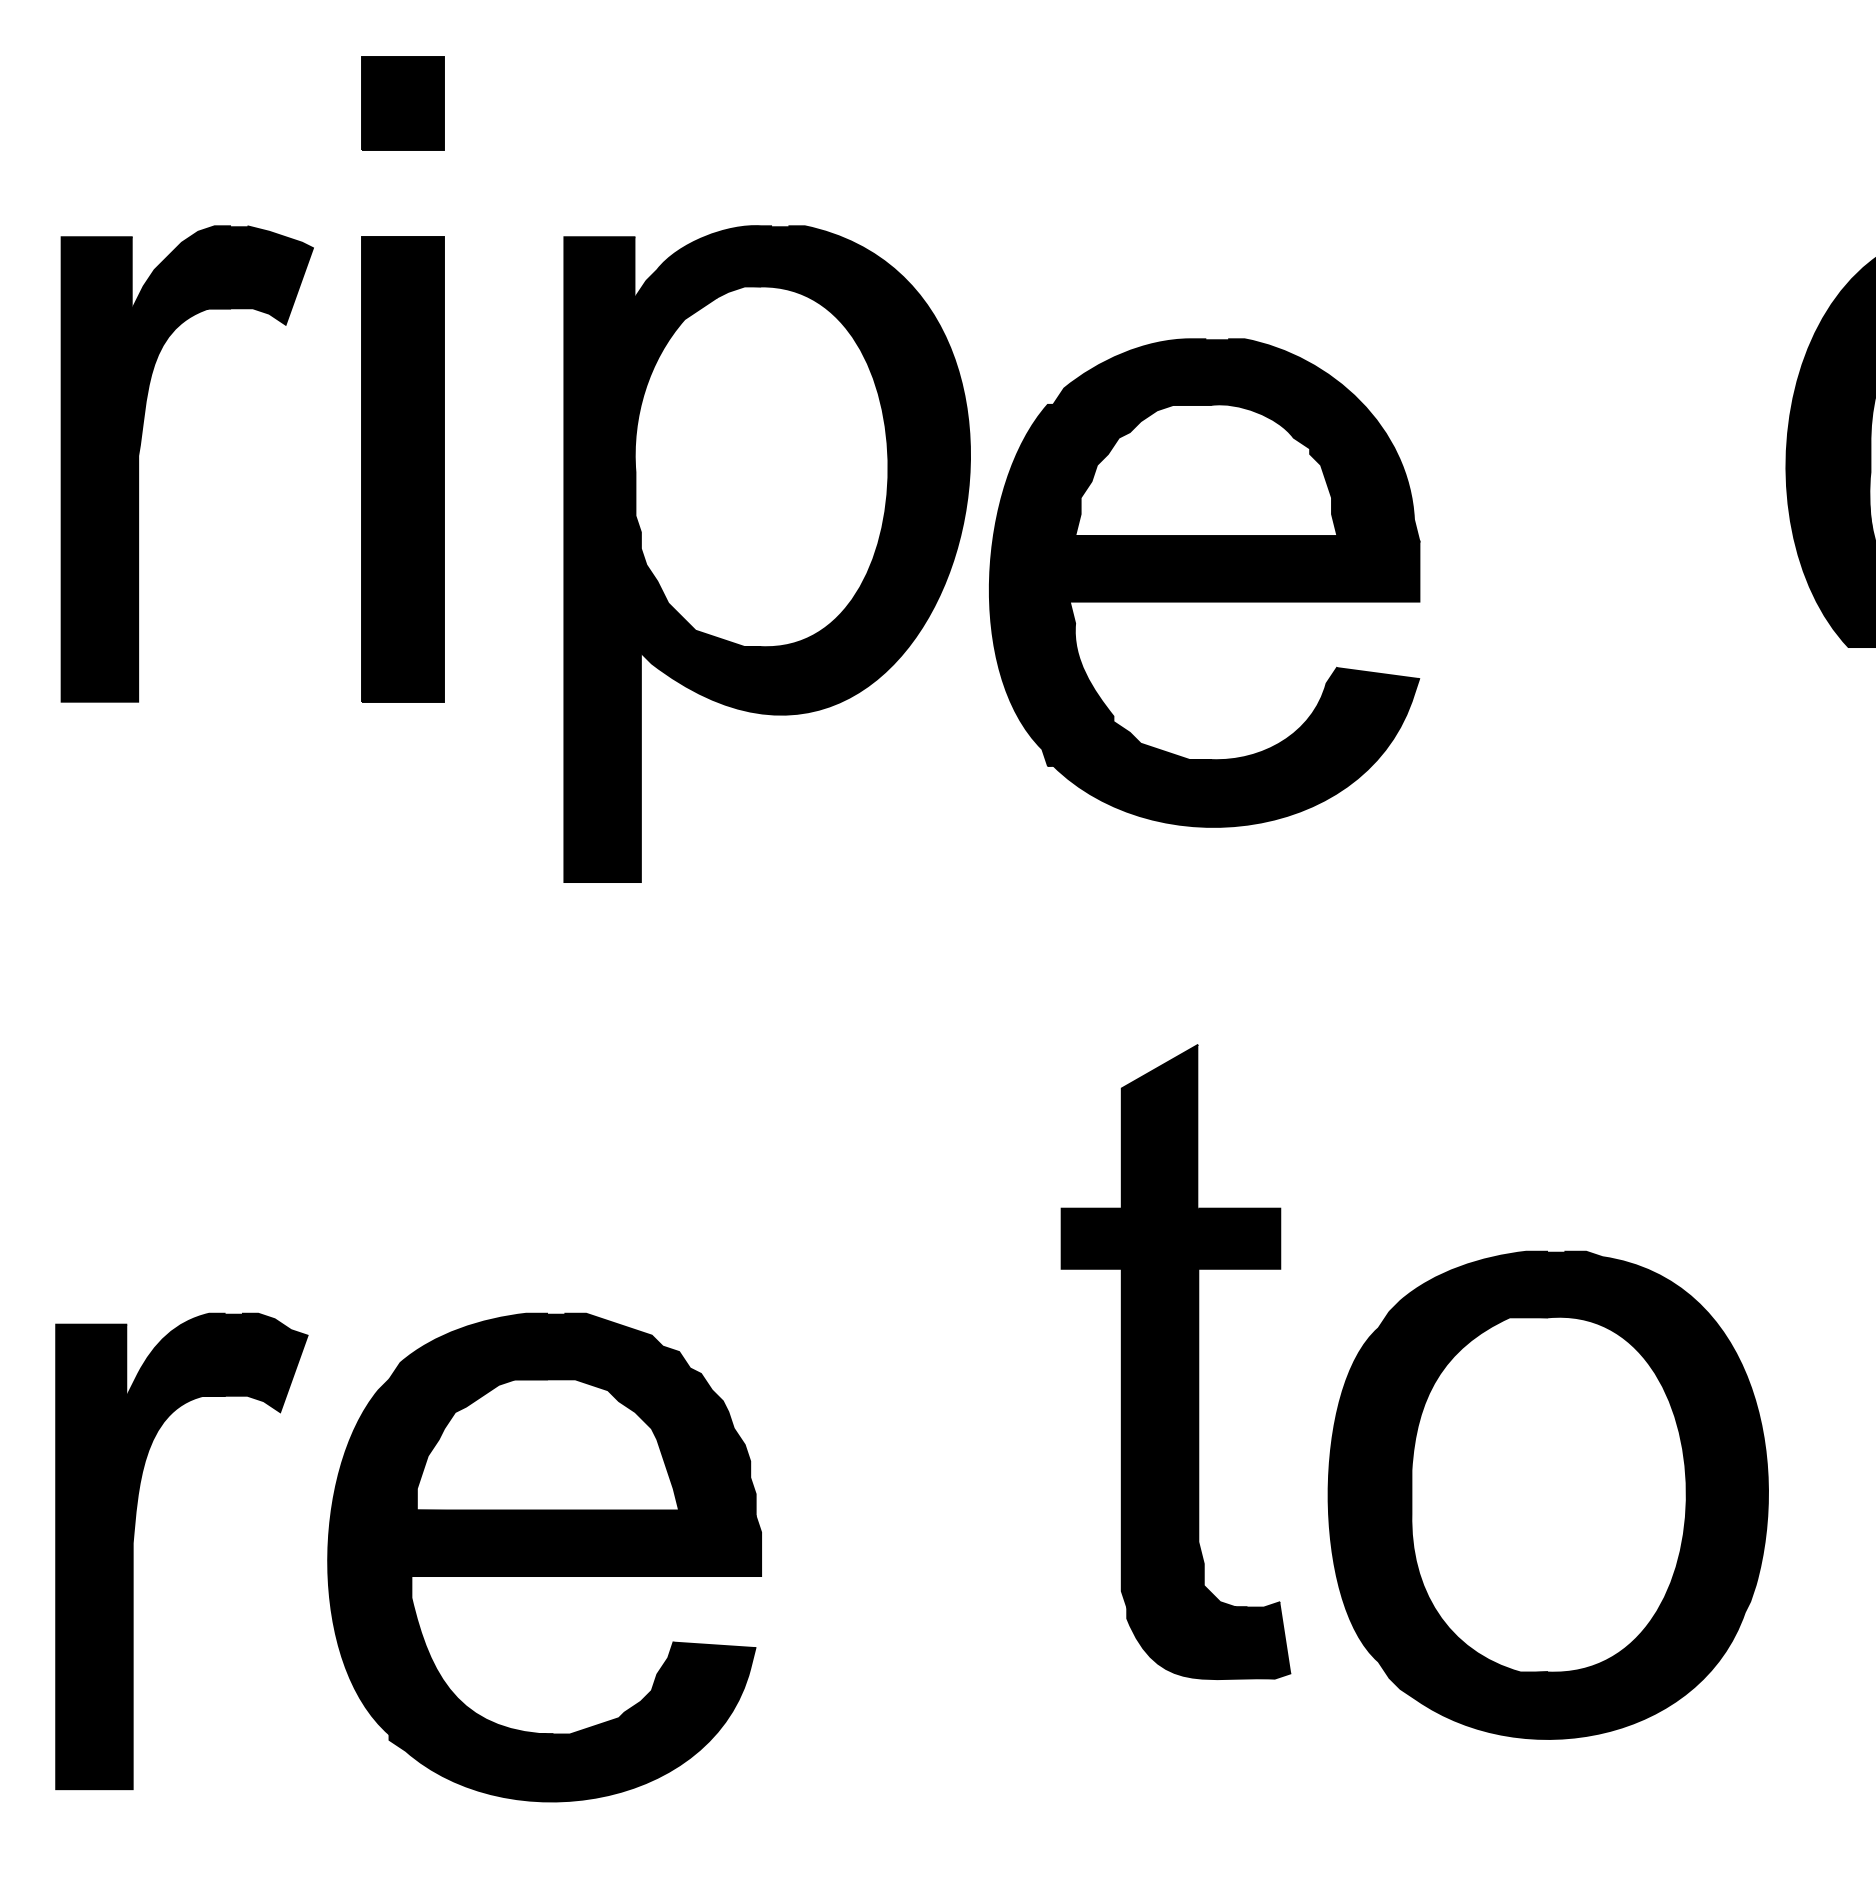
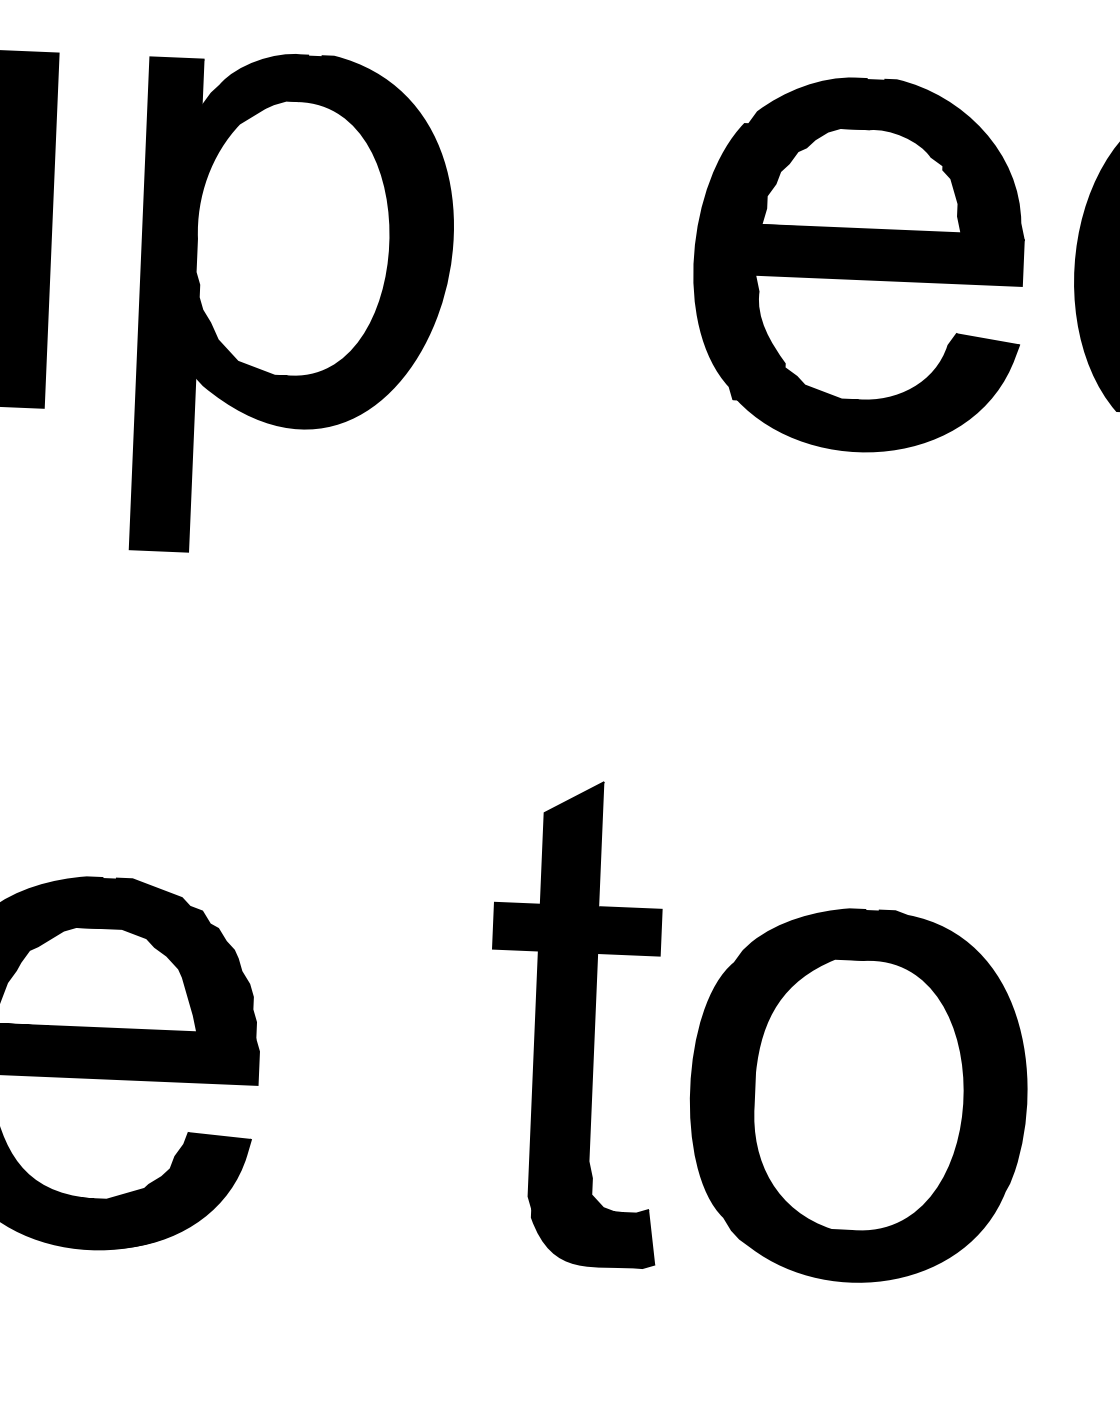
part: (1204, 582) -> (858, 264), moved
part: (1175, 1361) -> (576, 1023), moved
part: (1547, 1494) -> (858, 1095), moved

